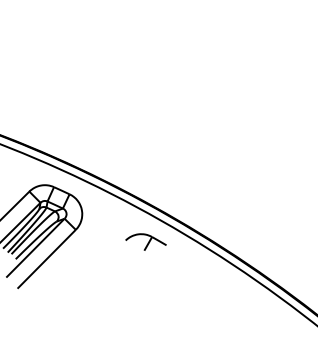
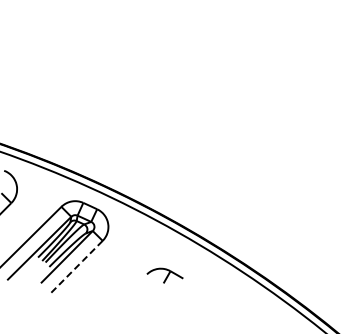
part: (145, 241) -> (164, 275), moved
line: (47, 258) -> (77, 266), solid -> dashed

